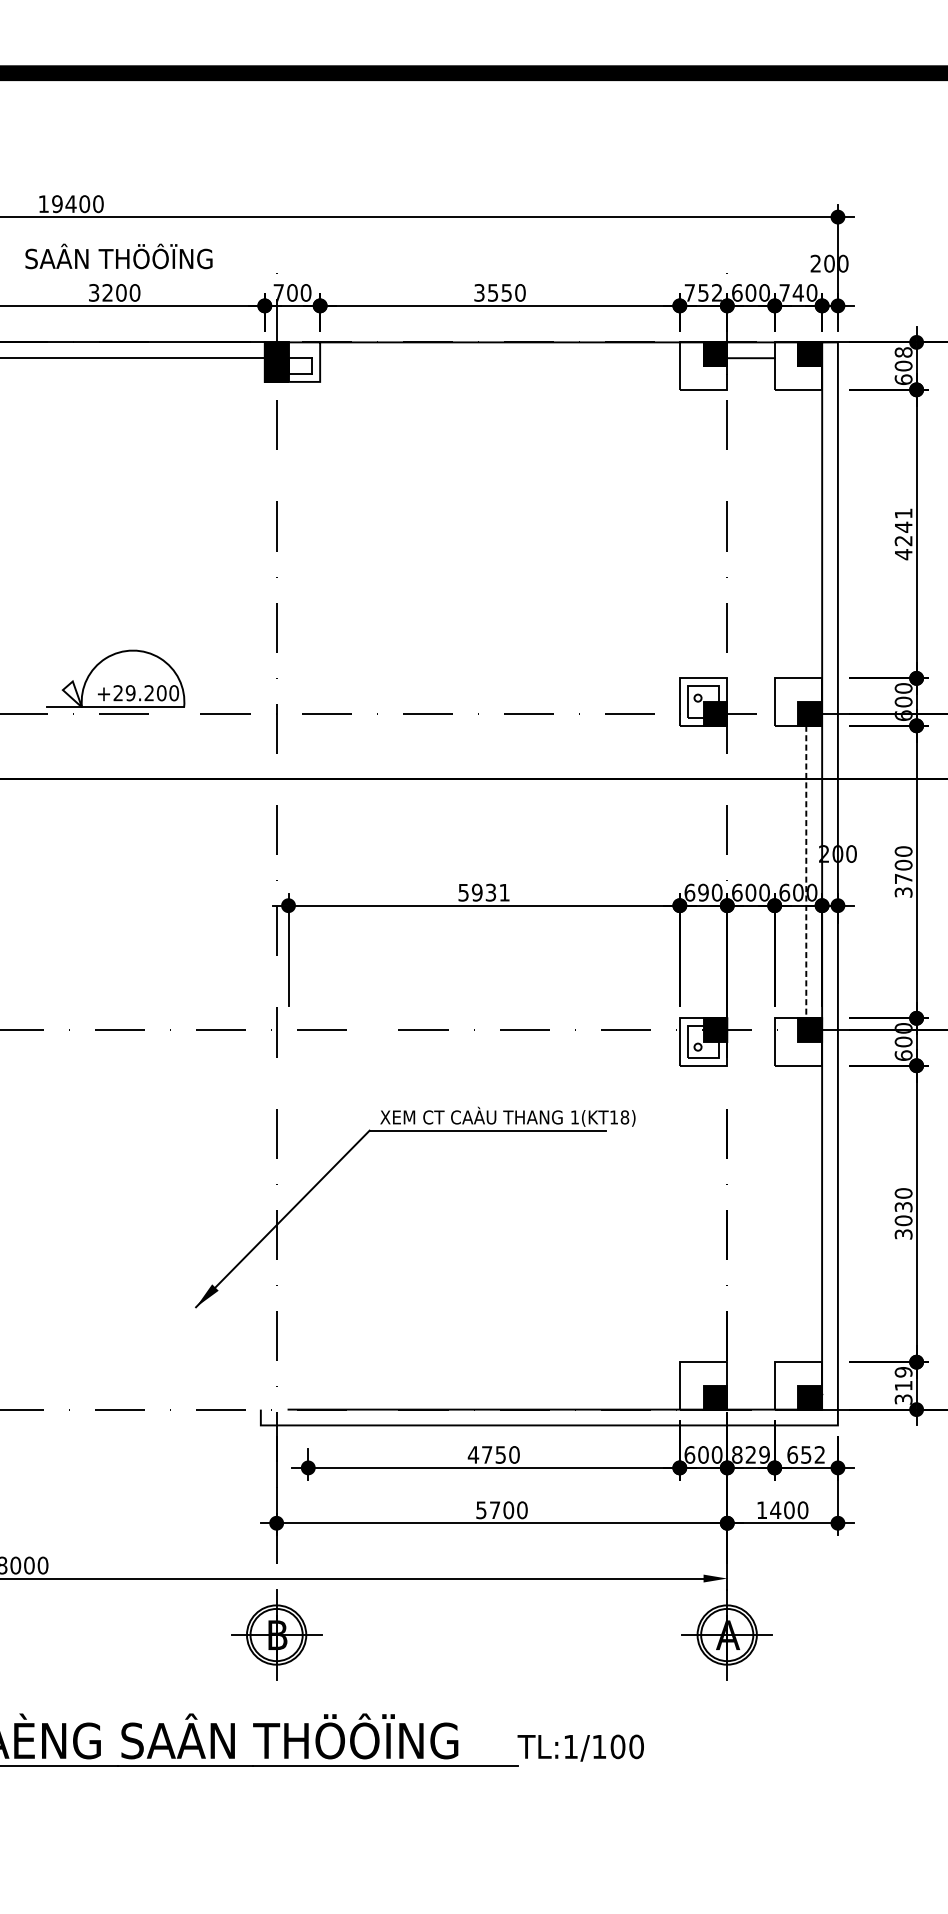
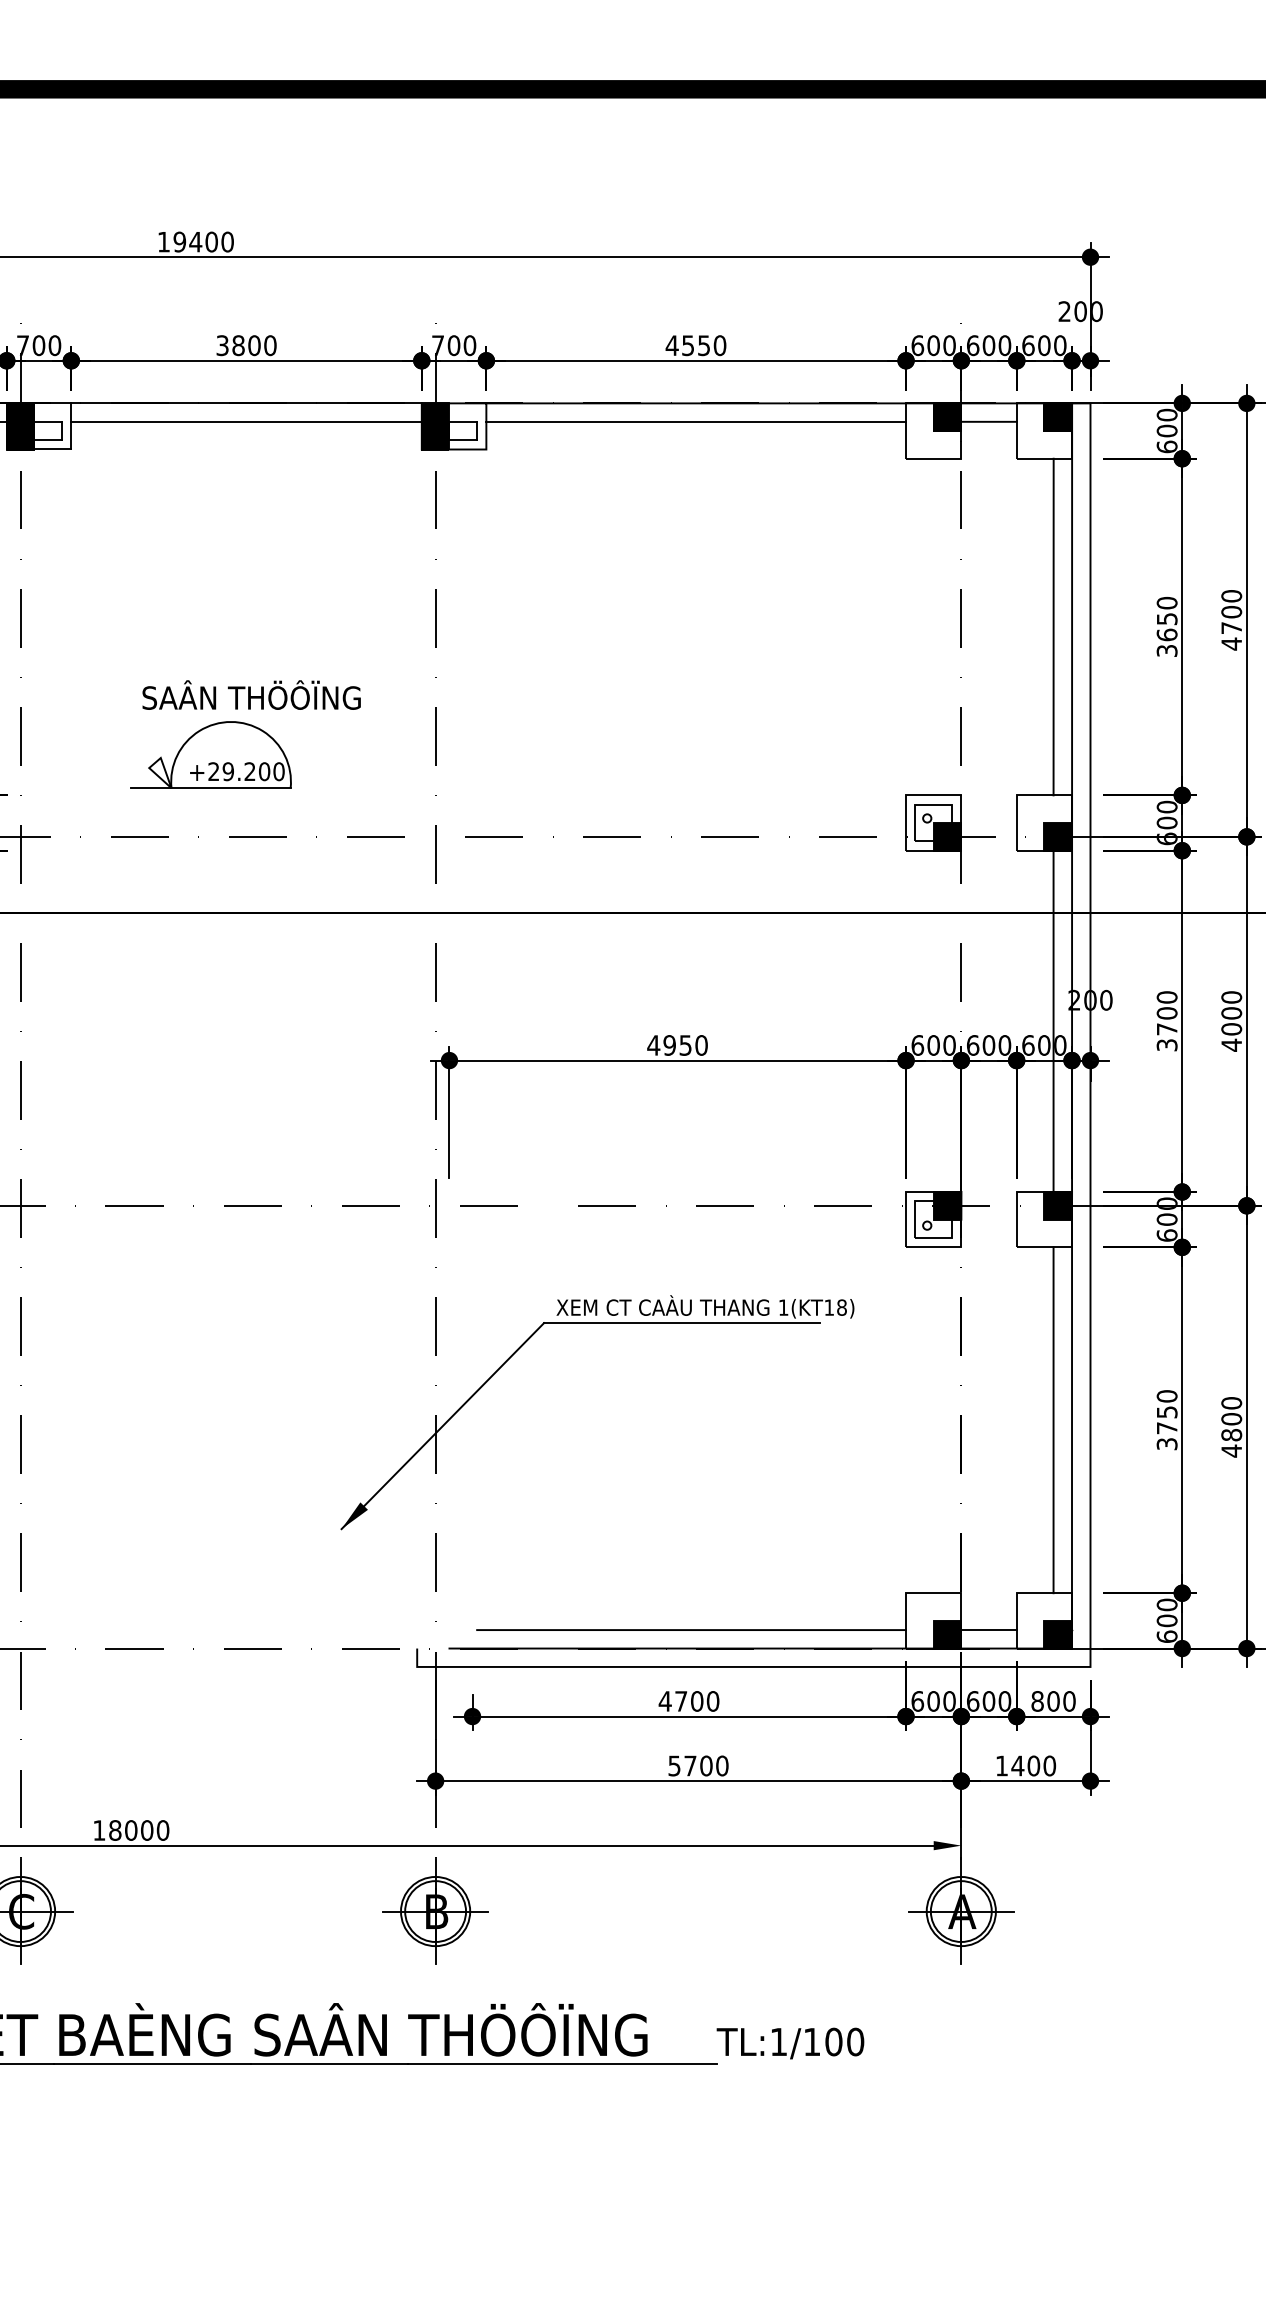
text: (118, 255) -> (251, 694), moved
text: (107, 292) -> (238, 345), 3200 -> 3800
text: (478, 292) -> (671, 345), 3550 -> 4550
text: (703, 292) -> (933, 345), 752 -> 600
text: (791, 292) -> (1036, 345), 740 -> 600
text: (903, 351) -> (1167, 414), 608 -> 600
line: (500, 357) -> (696, 421), added
line: (806, 533) -> (1053, 626), added
text: (903, 533) -> (1166, 626), 4241 -> 3650
part: (115, 678) -> (210, 754), moved
line: (806, 872) -> (1053, 1021), dashed -> solid
text: (483, 892) -> (677, 1045), 5931 -> 4950
text: (703, 892) -> (933, 1045), 690 -> 600
line: (806, 1214) -> (1053, 1420), added
text: (903, 1214) -> (1166, 1420), 3030 -> 3750
text: (903, 1385) -> (1166, 1620), 319 -> 600
line: (495, 1394) -> (691, 1630), added
line: (750, 1394) -> (988, 1630), added
text: (501, 1455) -> (697, 1701), 4750 -> 4700
text: (750, 1455) -> (988, 1701), 829 -> 600
text: (806, 1455) -> (1053, 1701), 652 -> 800

